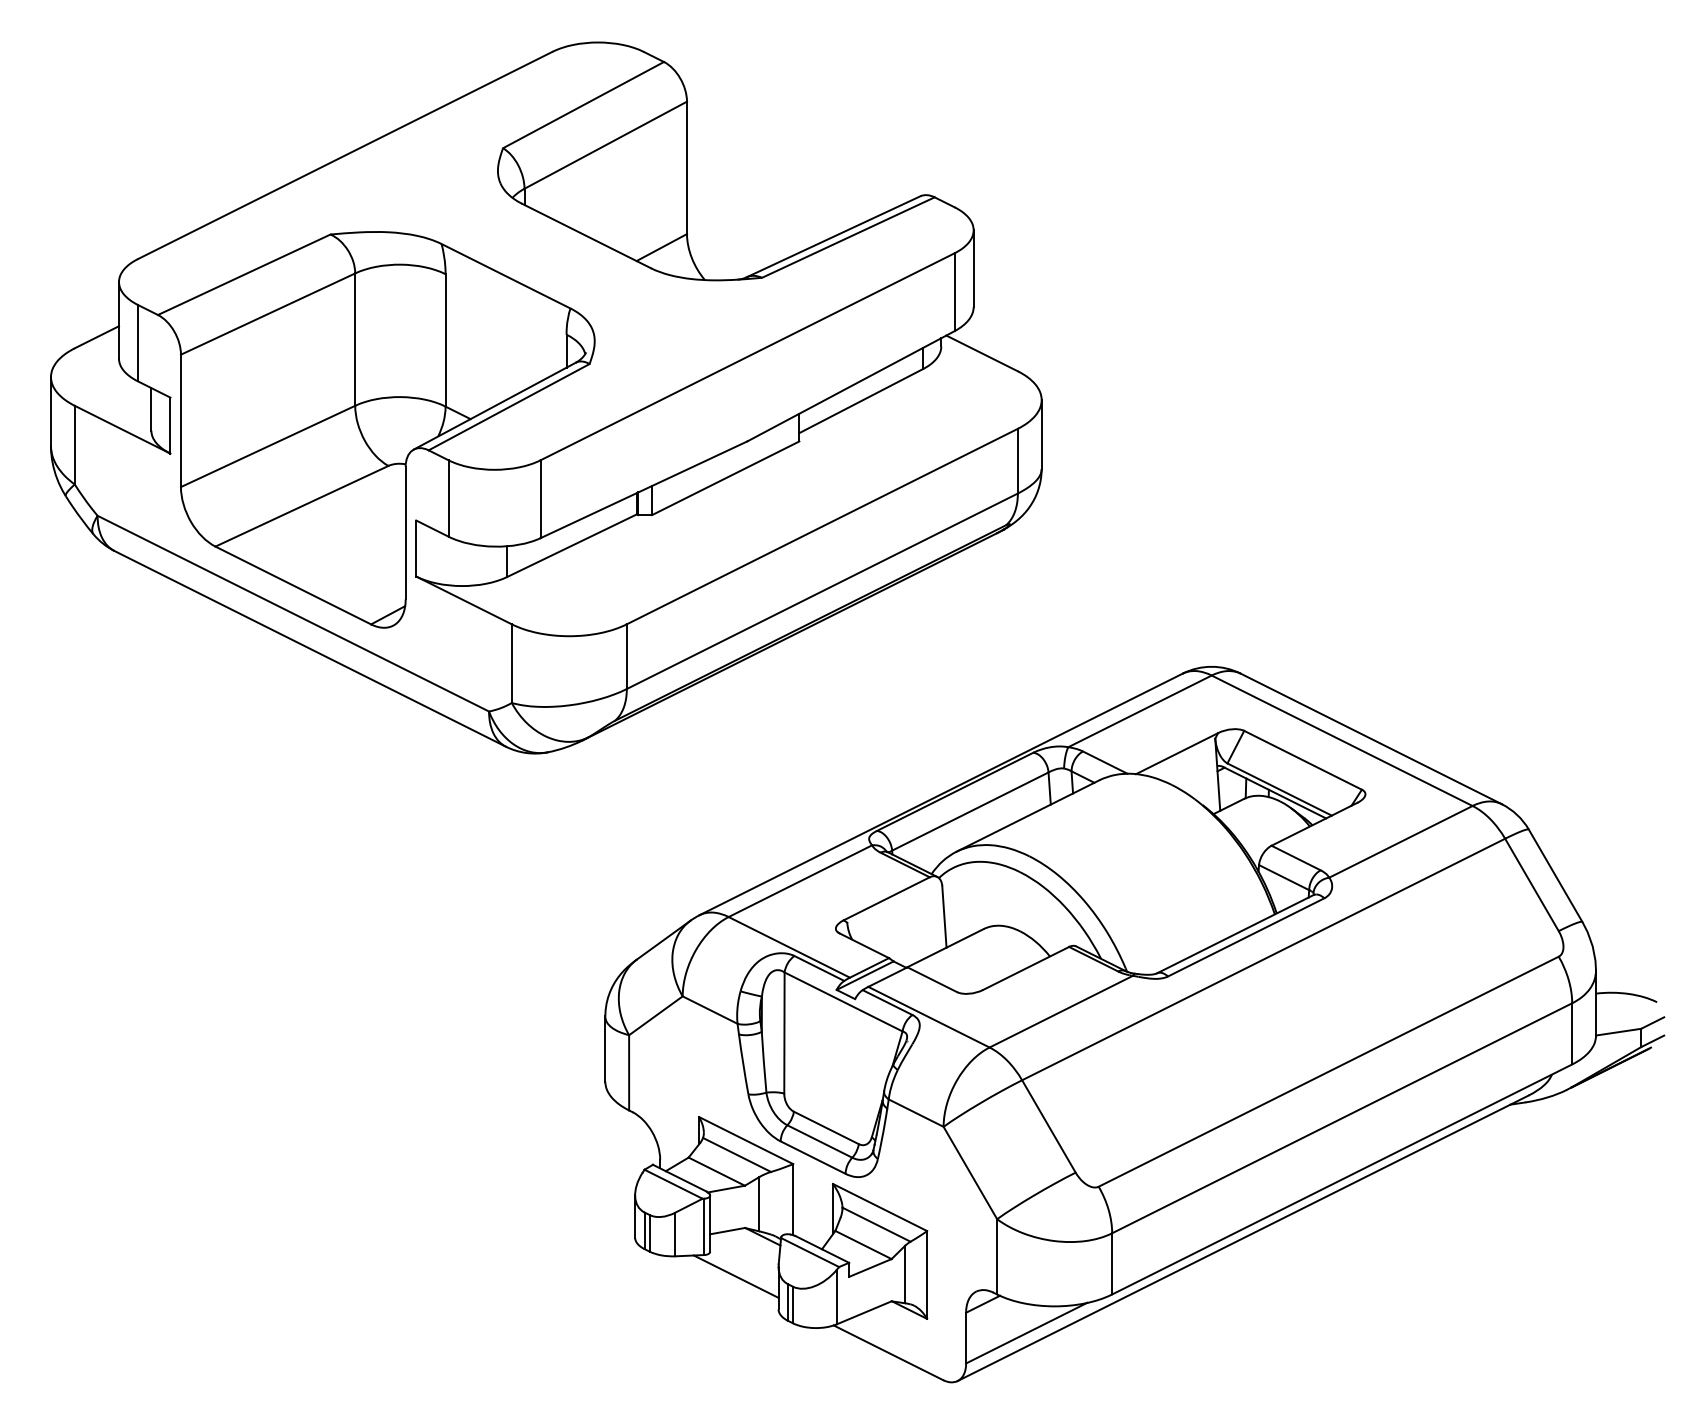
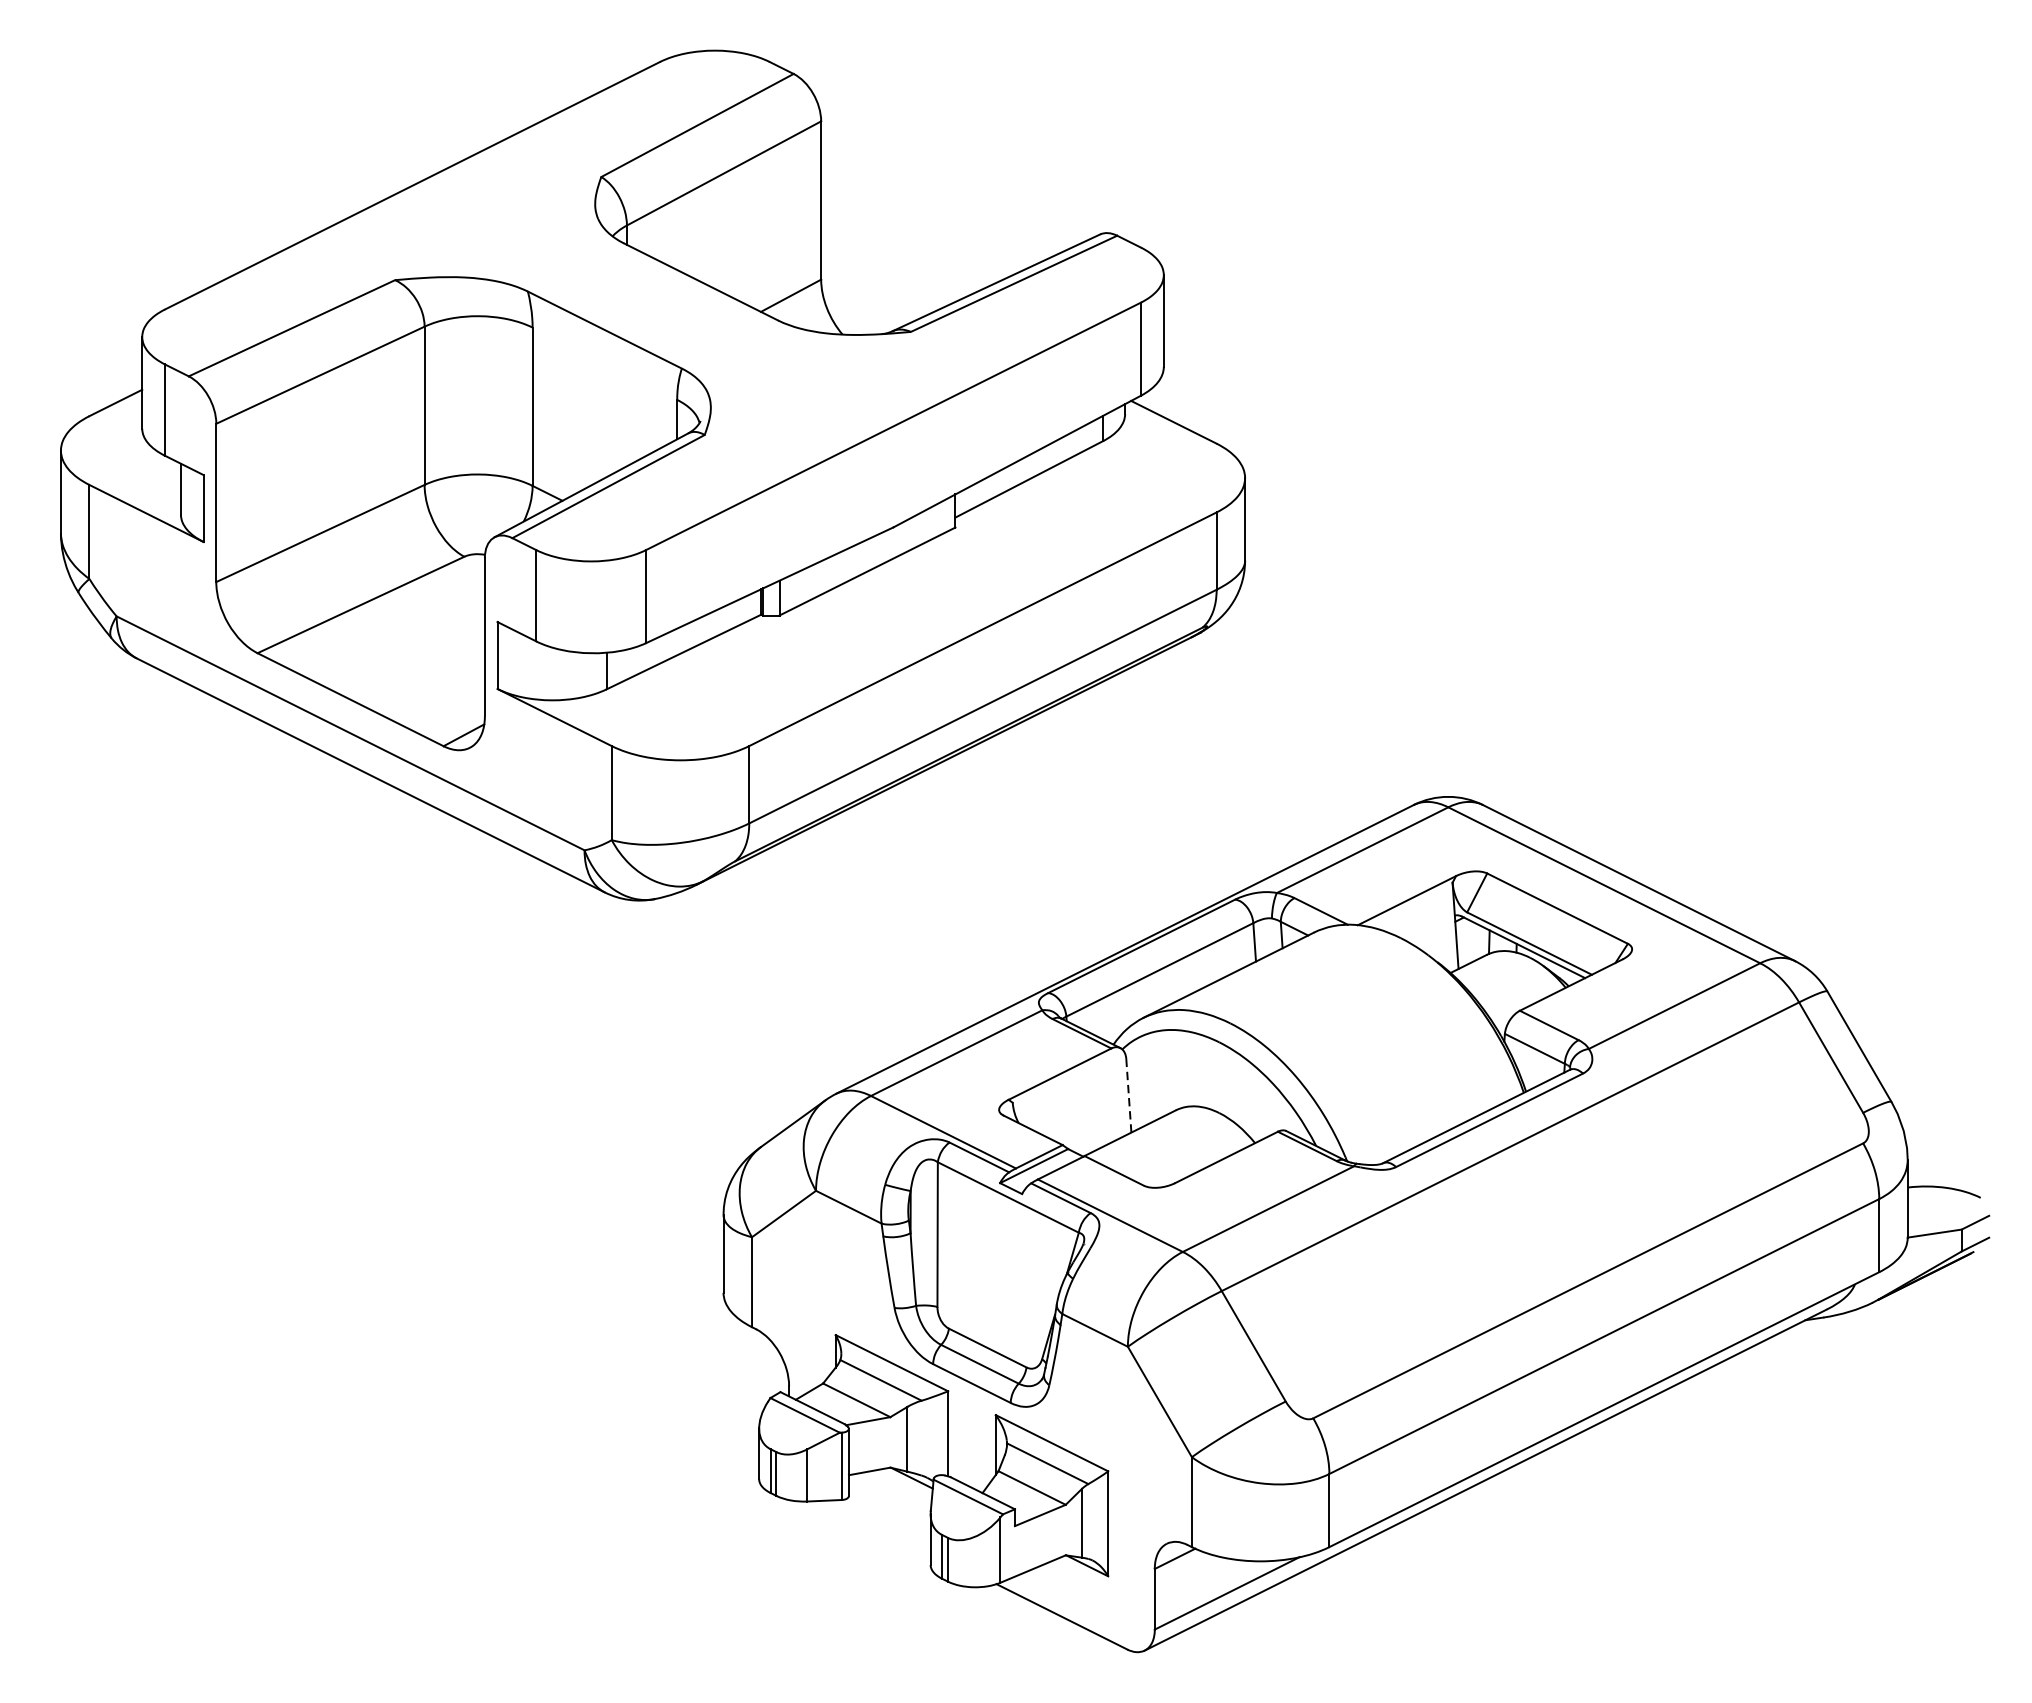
line: (944, 916) -> (1128, 1095), solid -> dashed
line: (735, 1276) -> (879, 1525), removed

